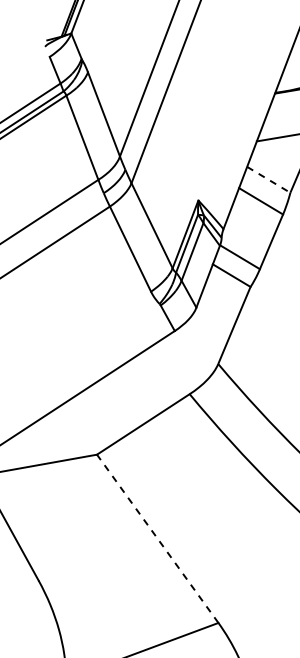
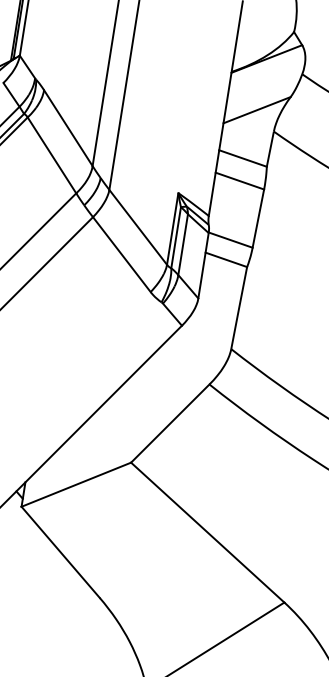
line: (269, 179) -> (243, 158), dashed -> solid
line: (157, 538) -> (207, 532), dashed -> solid

